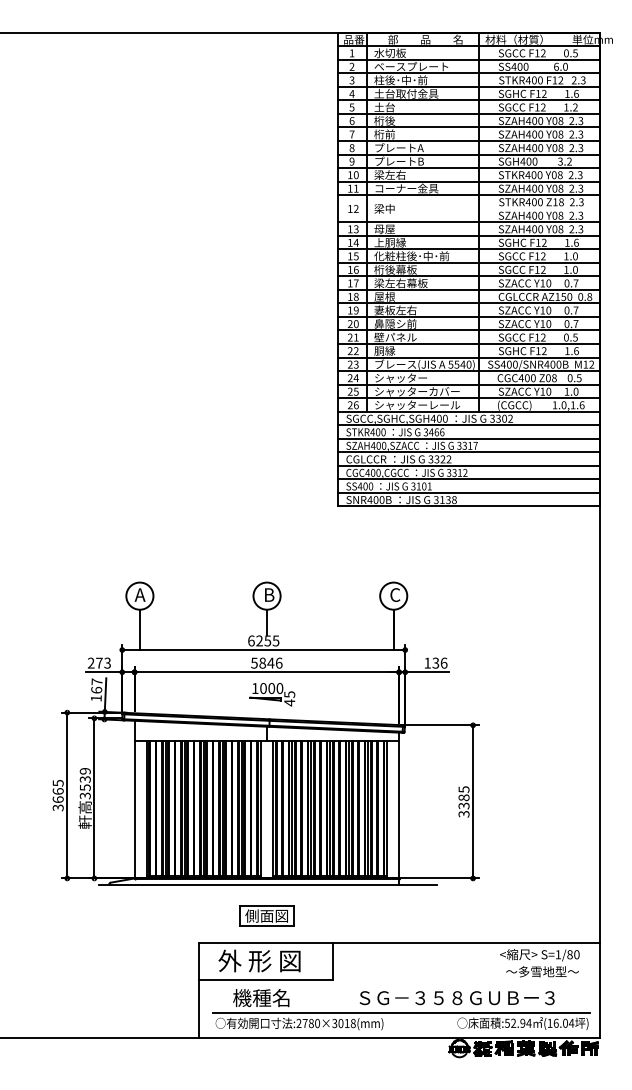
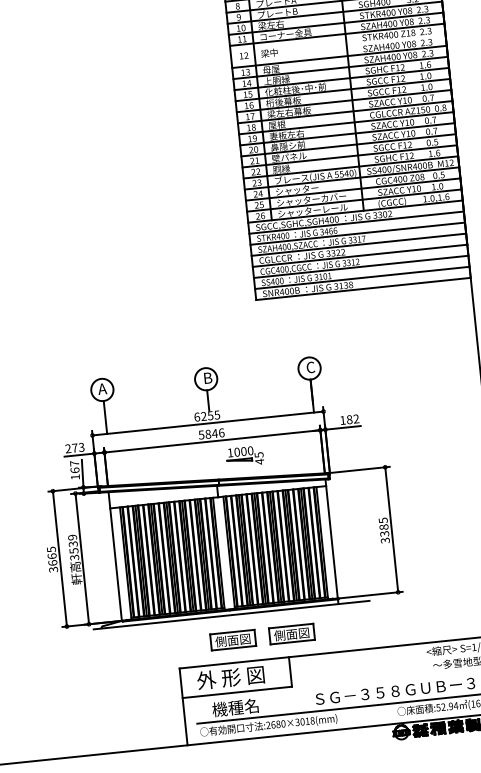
text: (439, 662) -> (352, 418), 136 -> 182
part: (272, 694) -> (245, 456), moved
part: (338, 915) -> (291, 633), added
text: (304, 1023) -> (272, 724), :2780×3018(mm) -> :2680×3018(mm)

